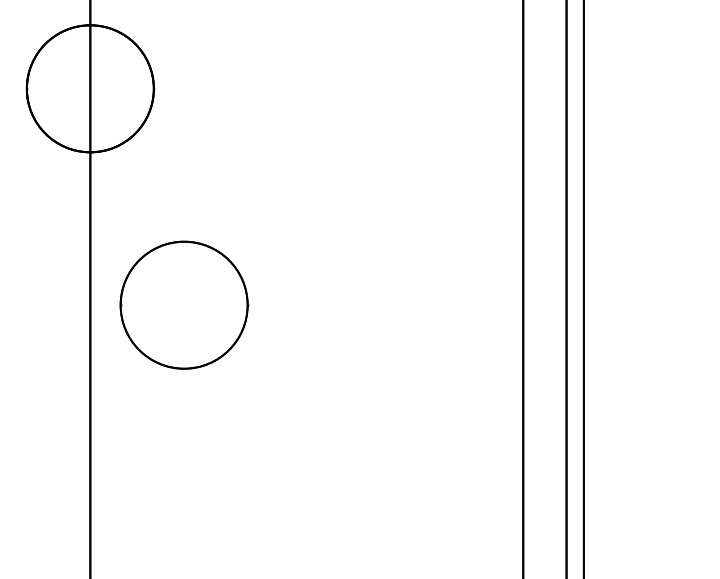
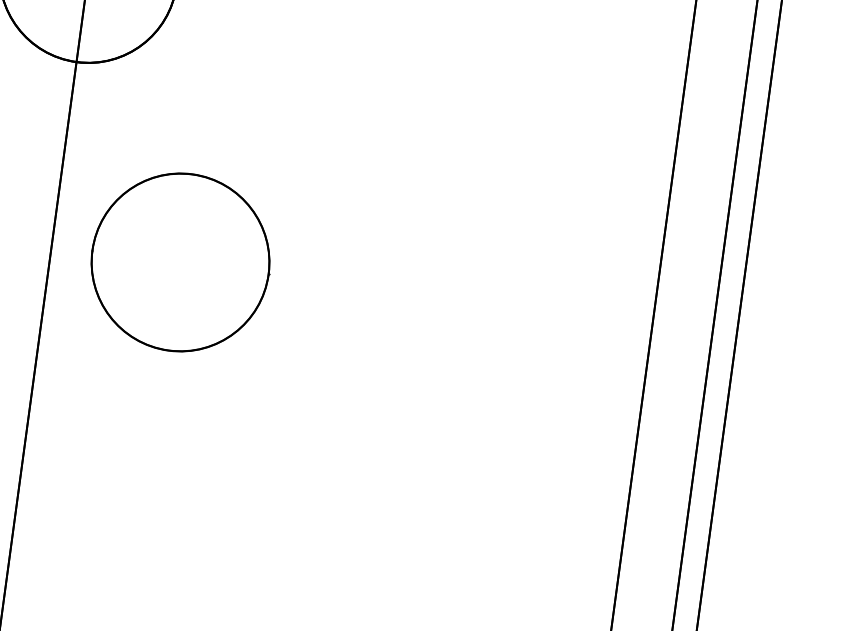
part: (184, 304) -> (181, 261), moved

